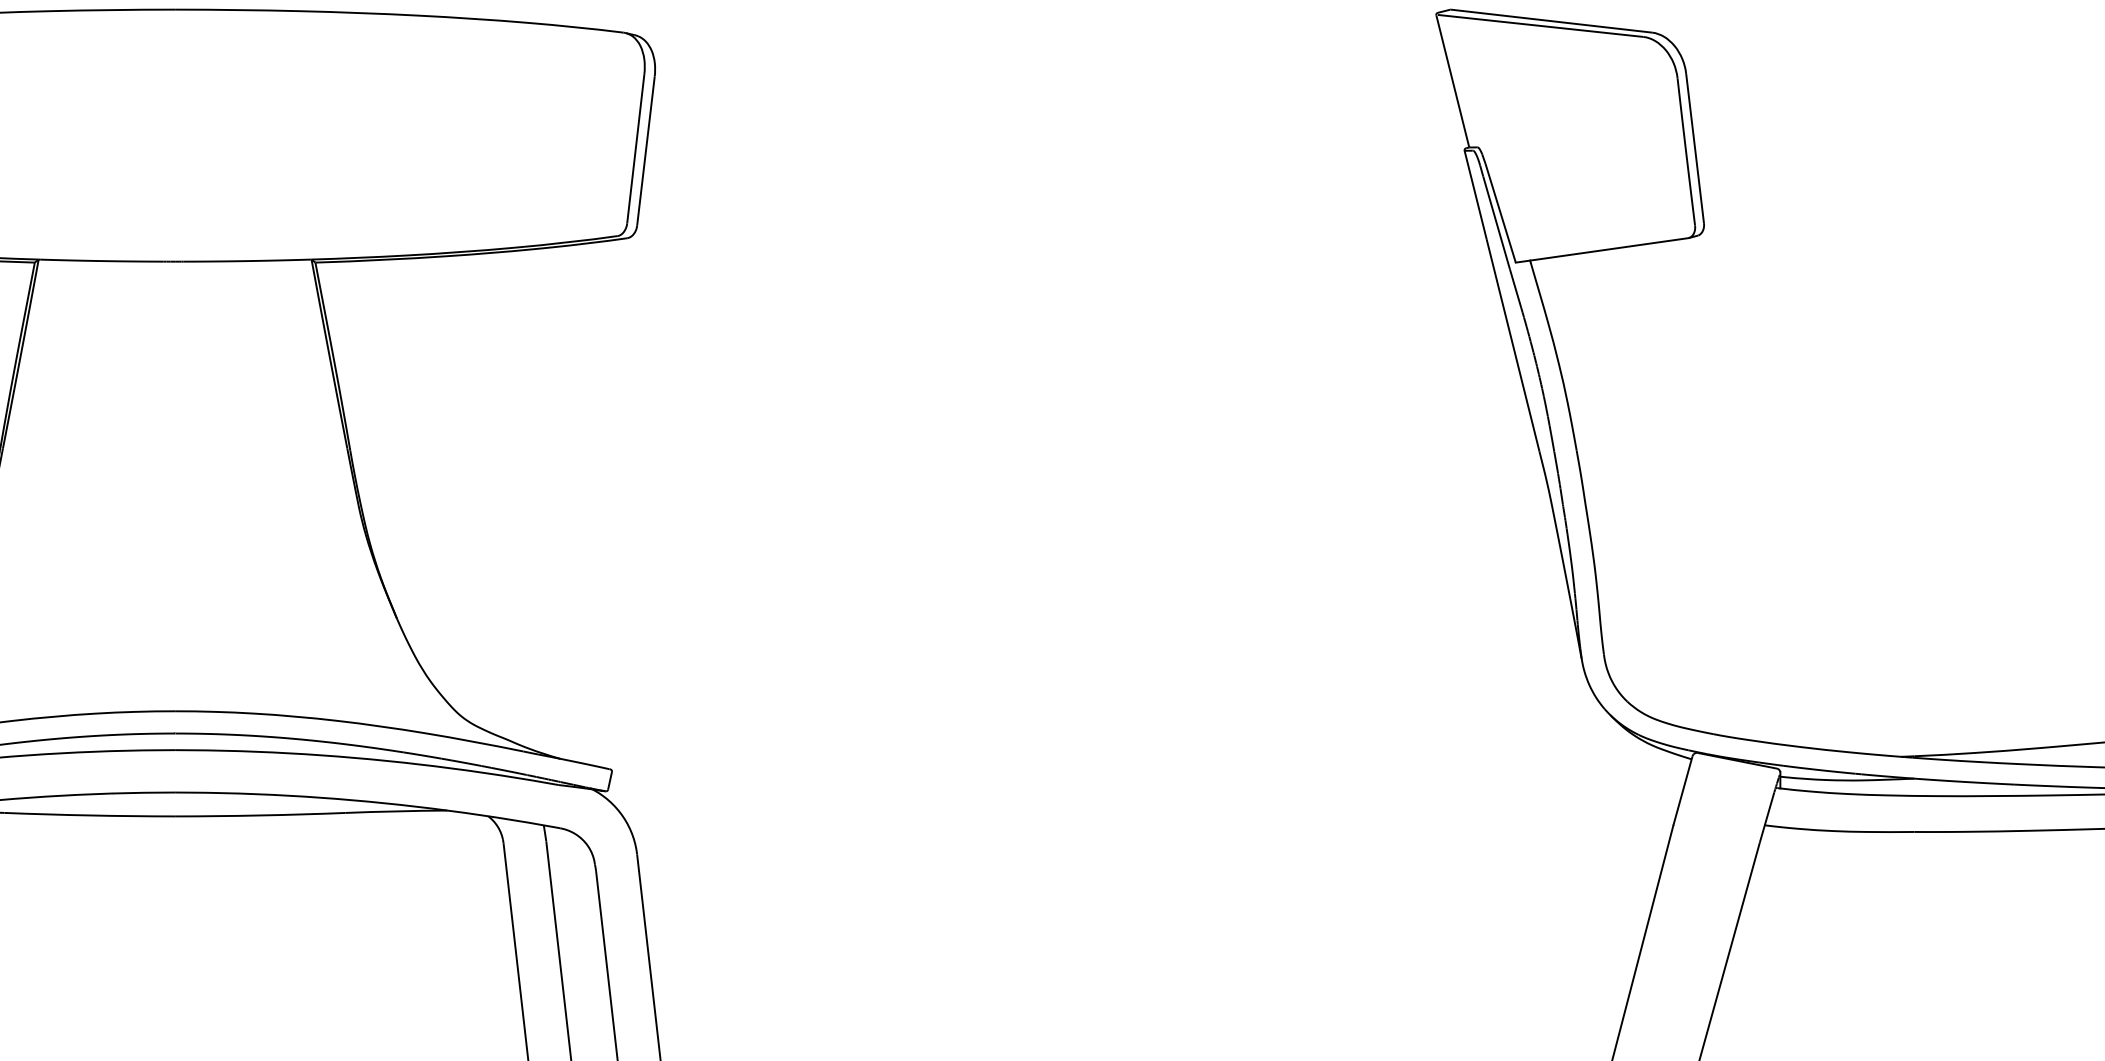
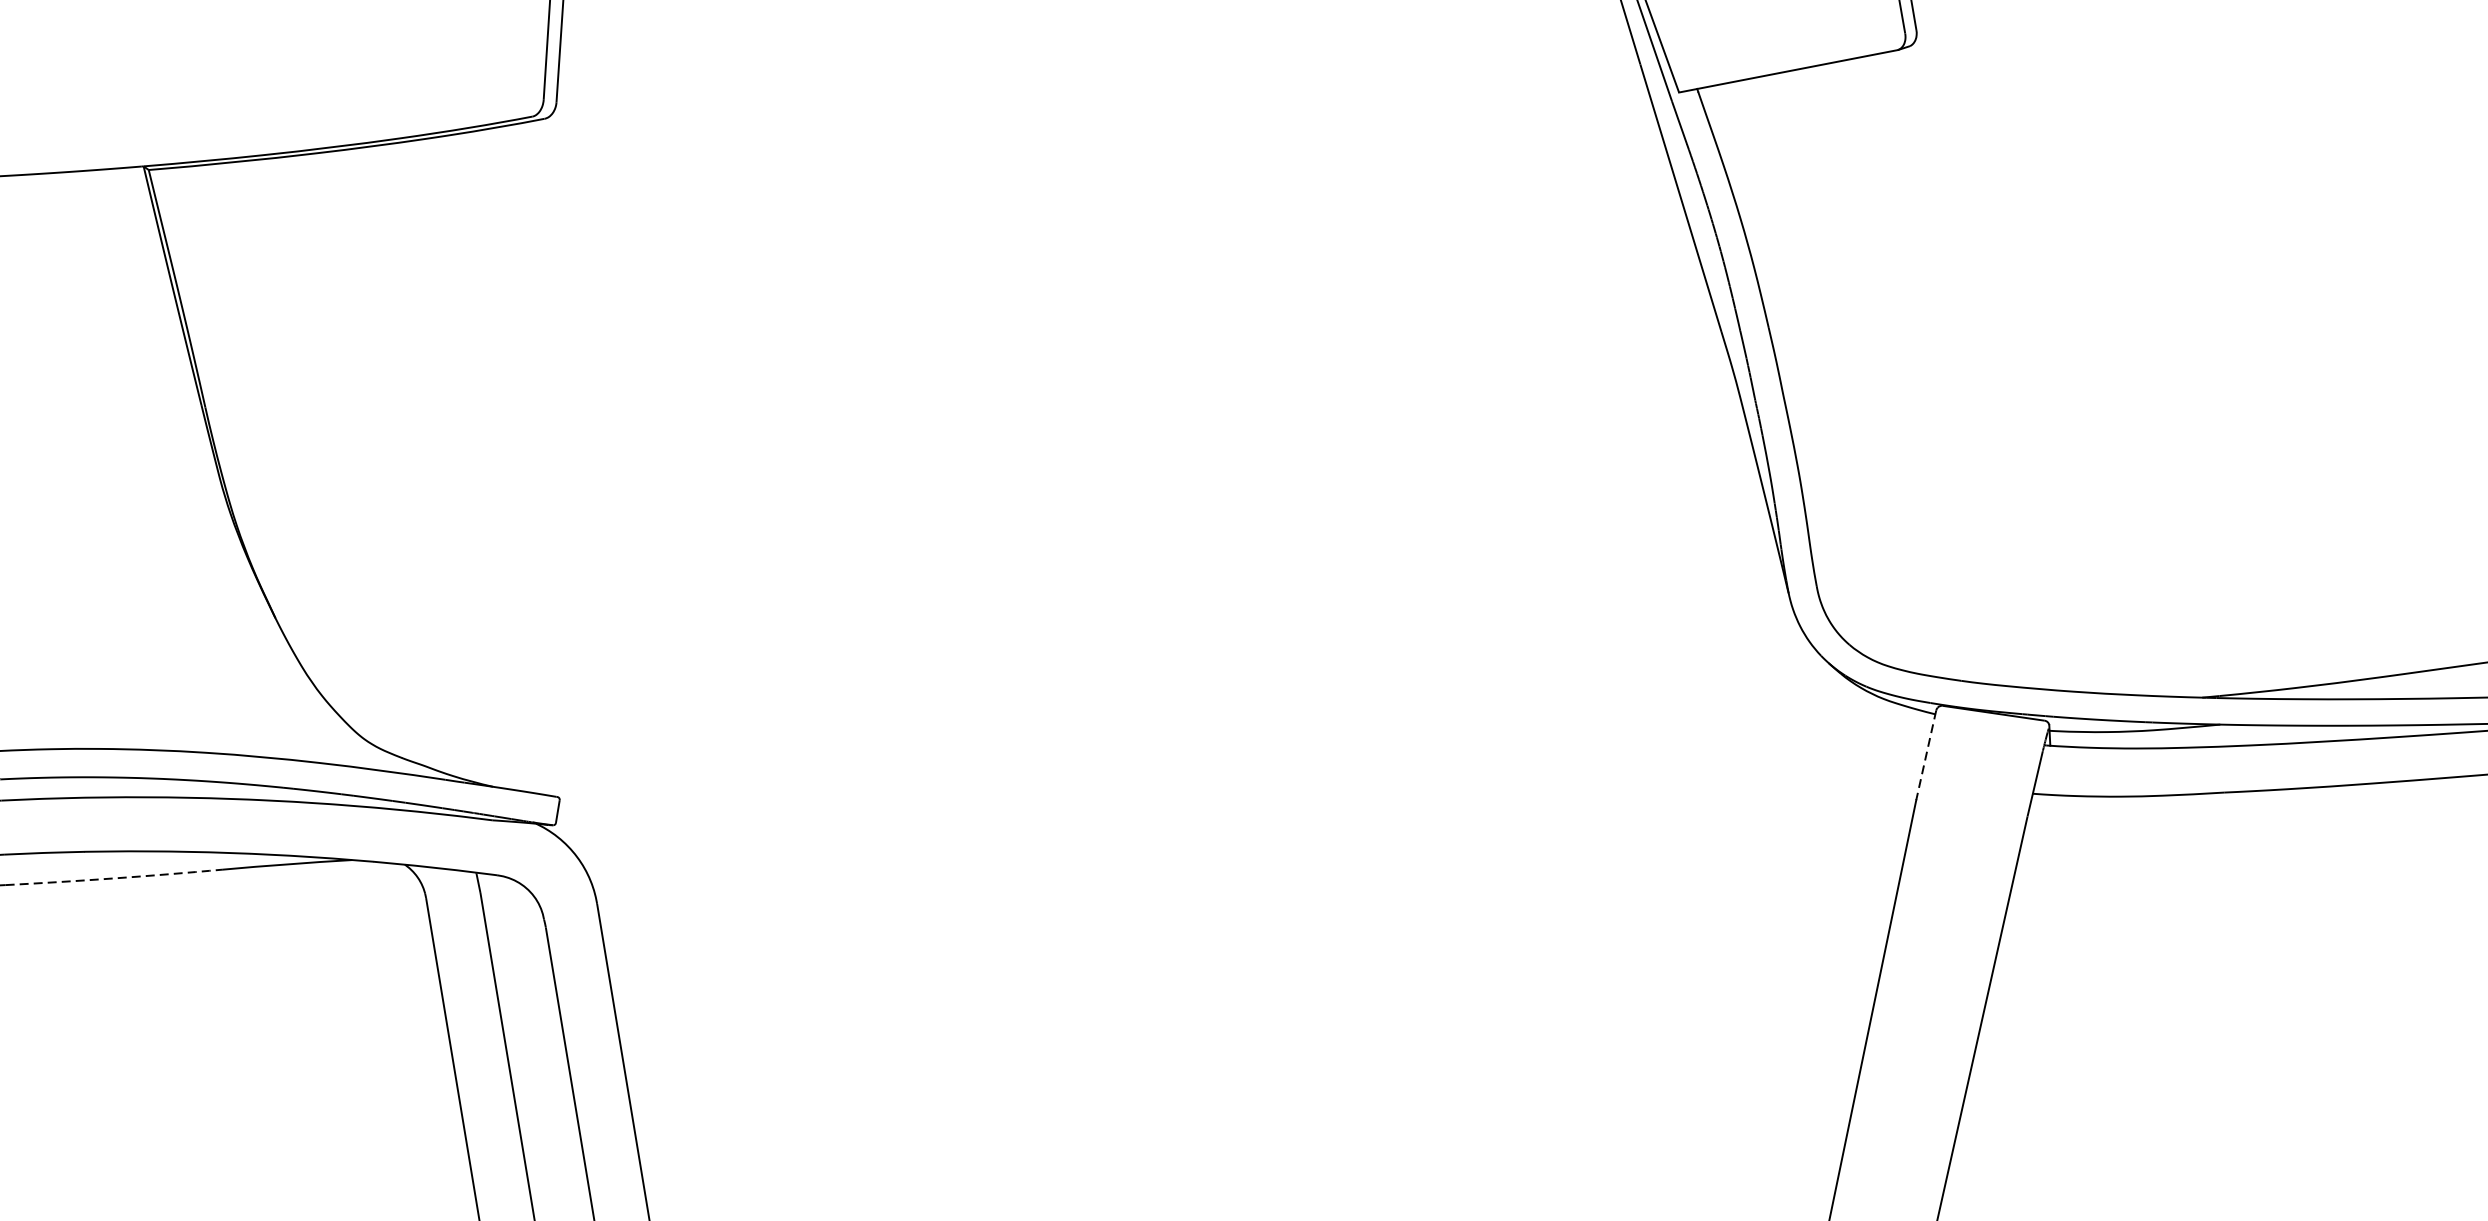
line: (1682, 791) -> (1925, 755), solid -> dashed
arc: (260, 815) -> (114, 878), solid -> dashed

